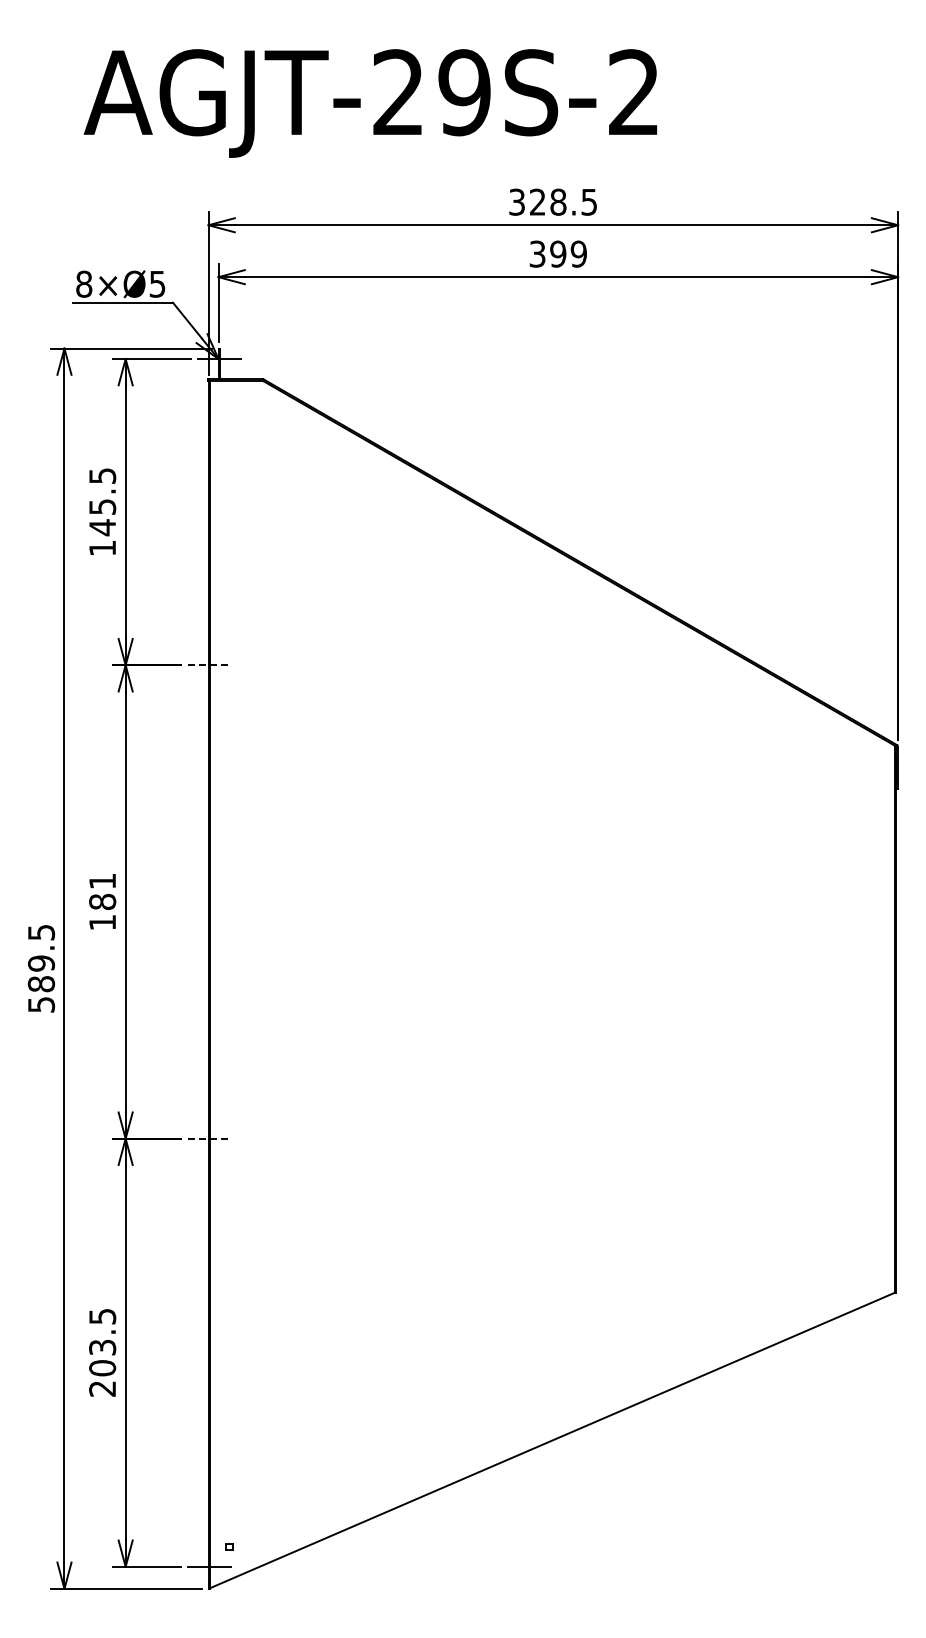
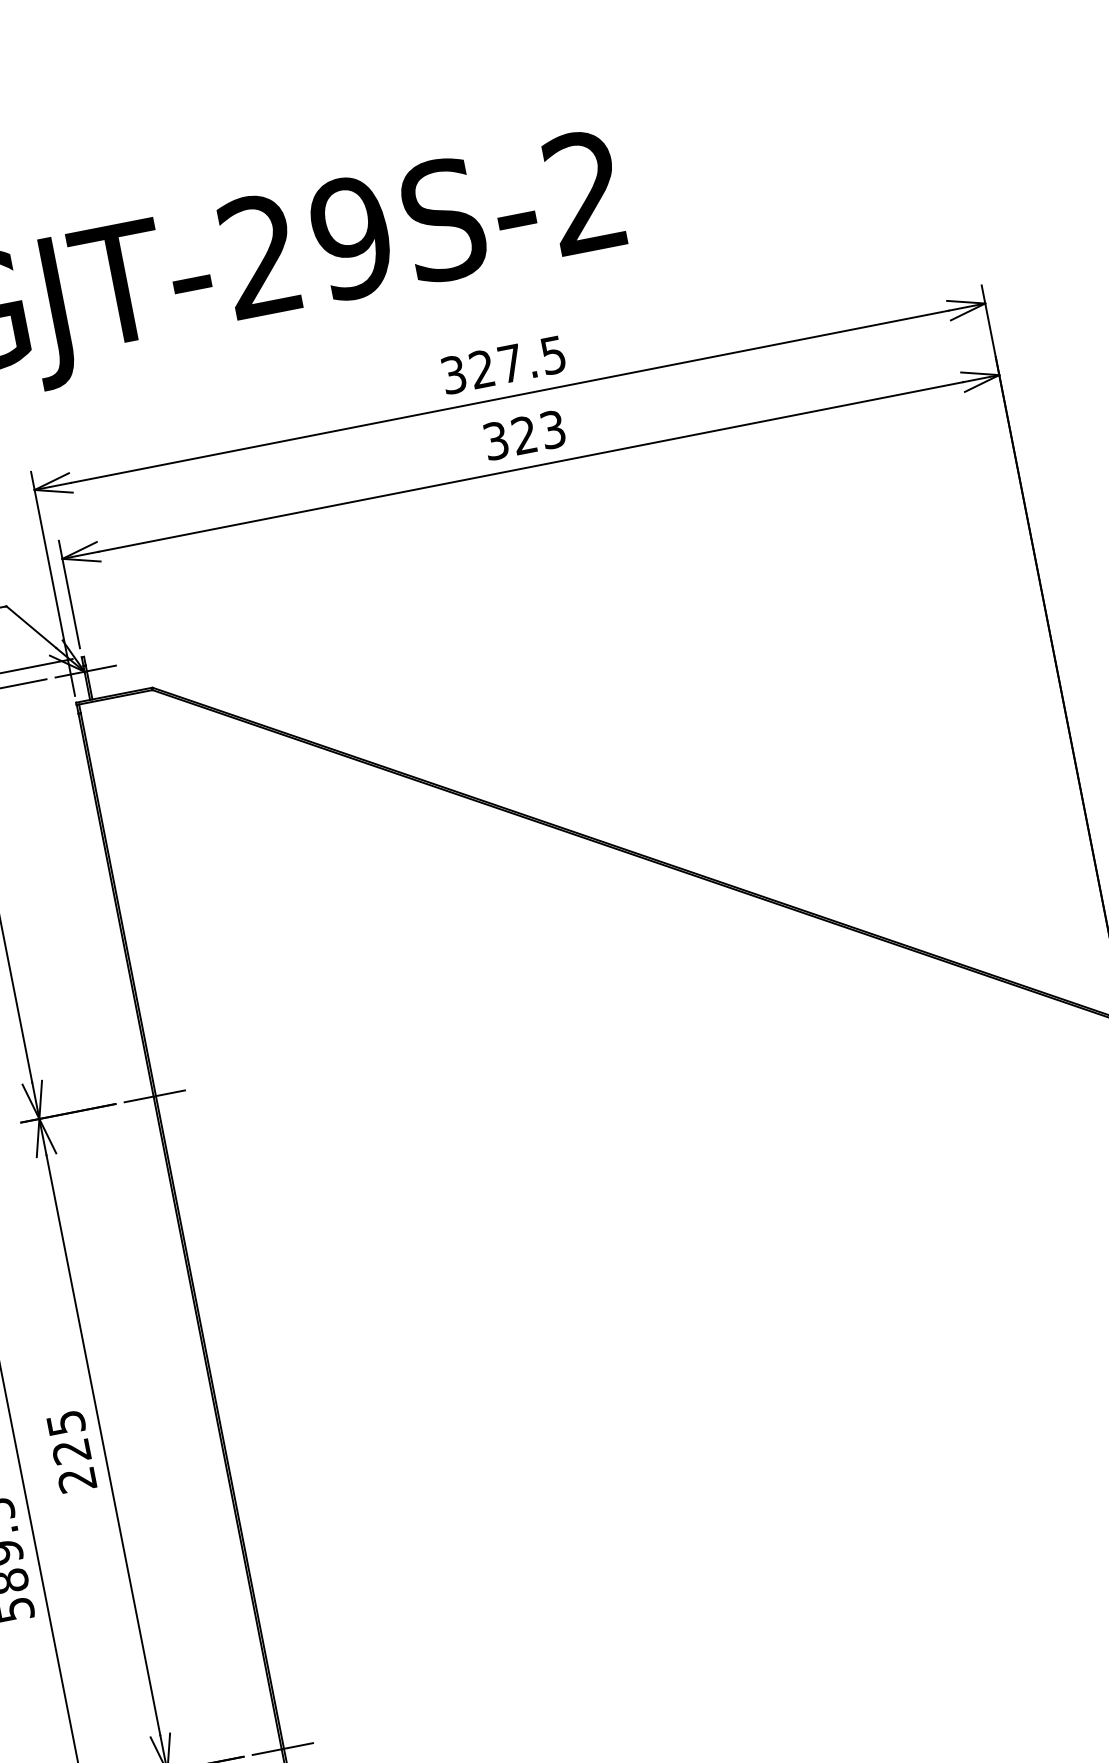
text: (558, 201) -> (510, 362), 328.5 -> 327.5
text: (568, 253) -> (538, 431), 399 -> 323
line: (209, 665) -> (155, 1096), dashed -> solid
text: (102, 901) -> (71, 1450), 181 -> 225
line: (209, 1138) -> (282, 1748), dashed -> solid

